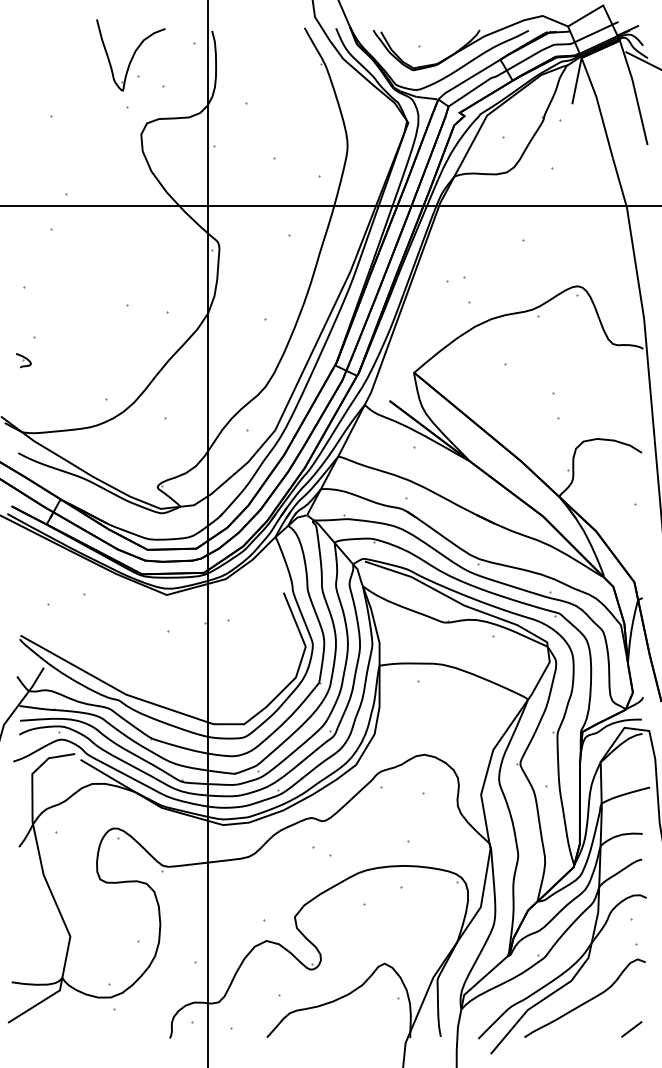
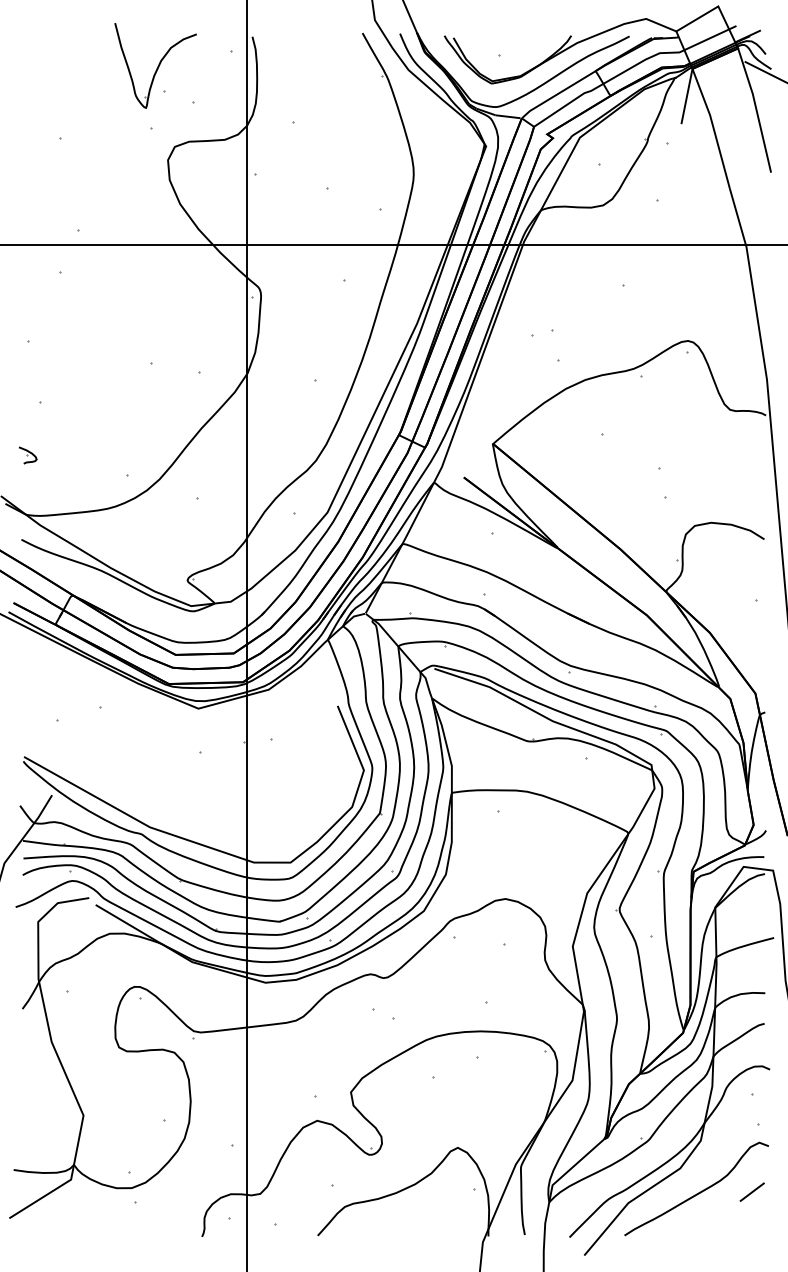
part: (24, 360) -> (28, 455), moved
line: (631, 1028) -> (751, 1191), moved

